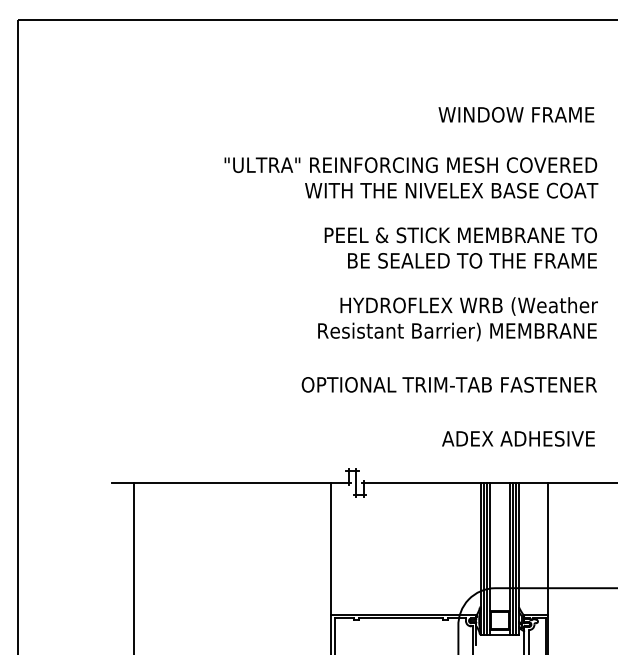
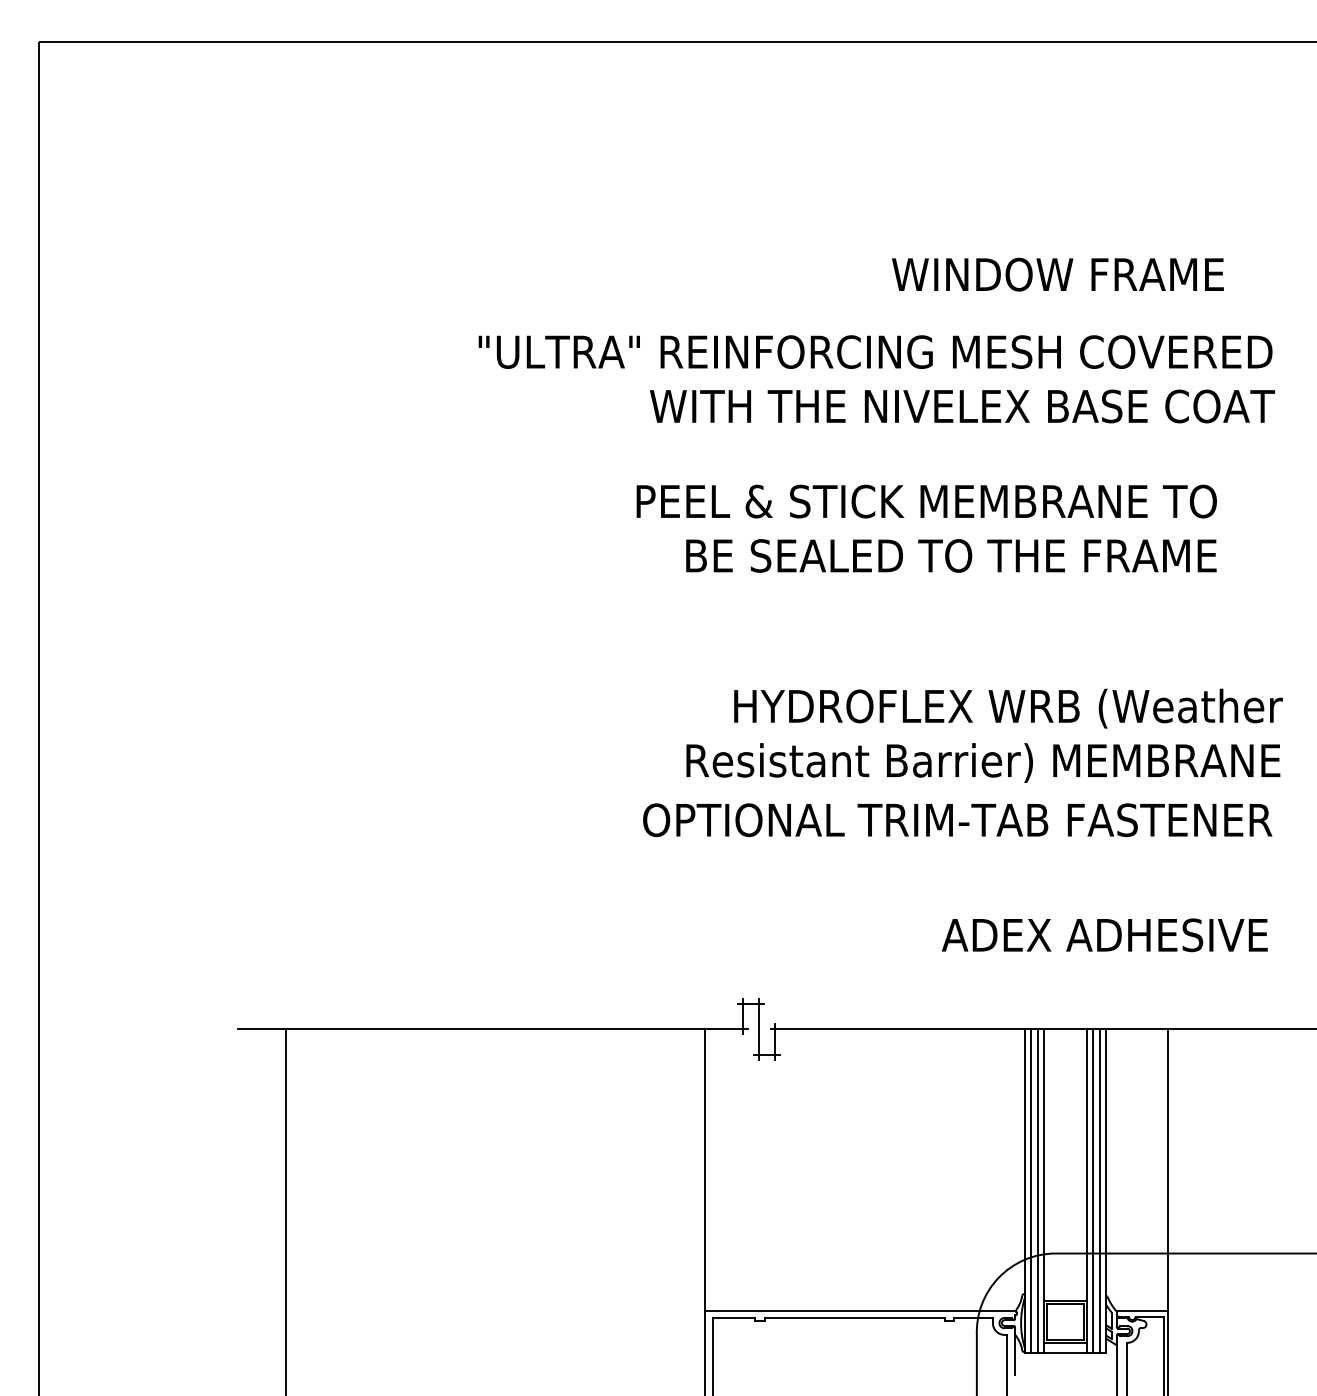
text: (516, 114) -> (1058, 273), moved
text: (460, 247) -> (925, 527), moved
text: (457, 319) -> (983, 736), moved

